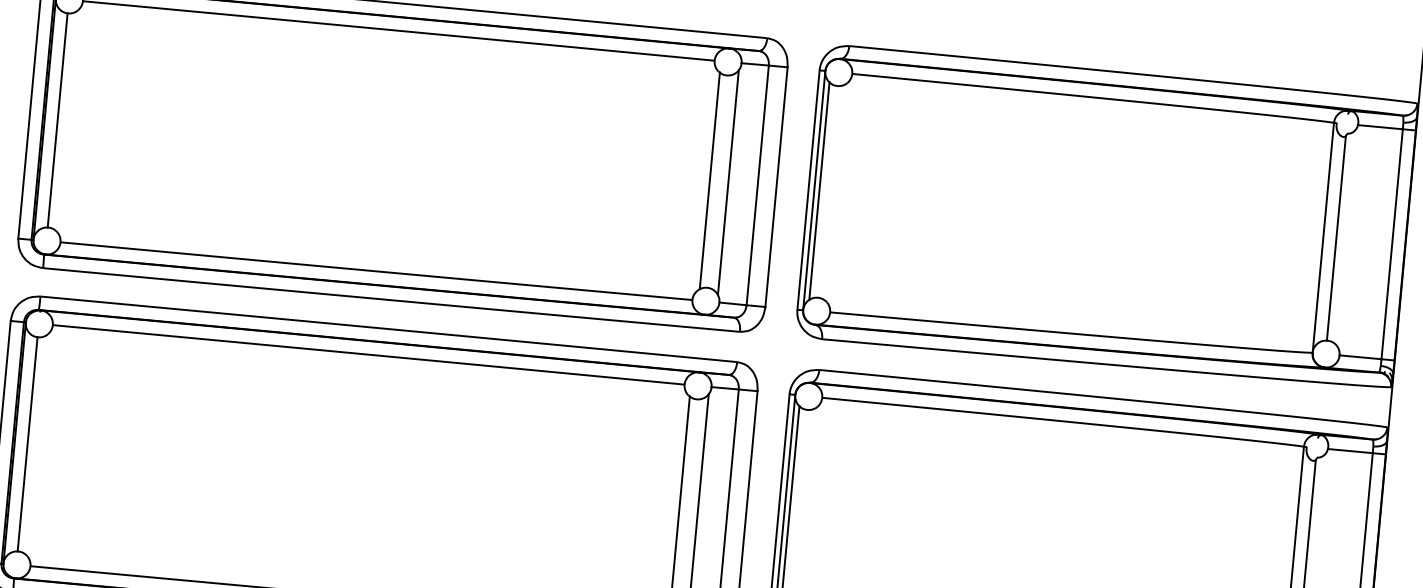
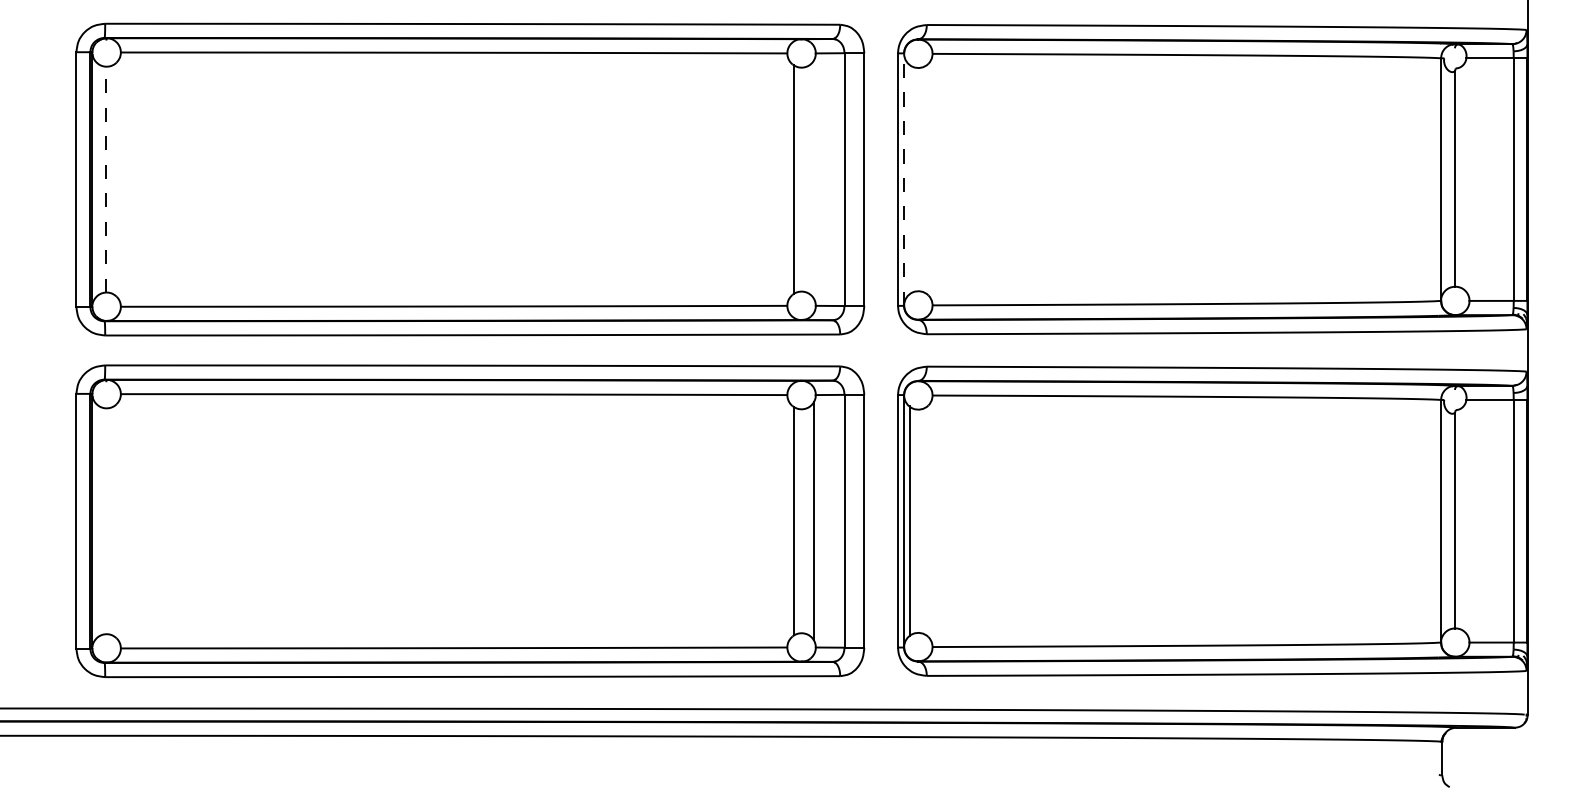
line: (58, 120) -> (106, 179), solid -> dashed
line: (728, 182) -> (813, 179), removed
line: (814, 190) -> (904, 179), solid -> dashed
line: (819, 190) -> (909, 179), removed
line: (28, 444) -> (106, 521), removed

